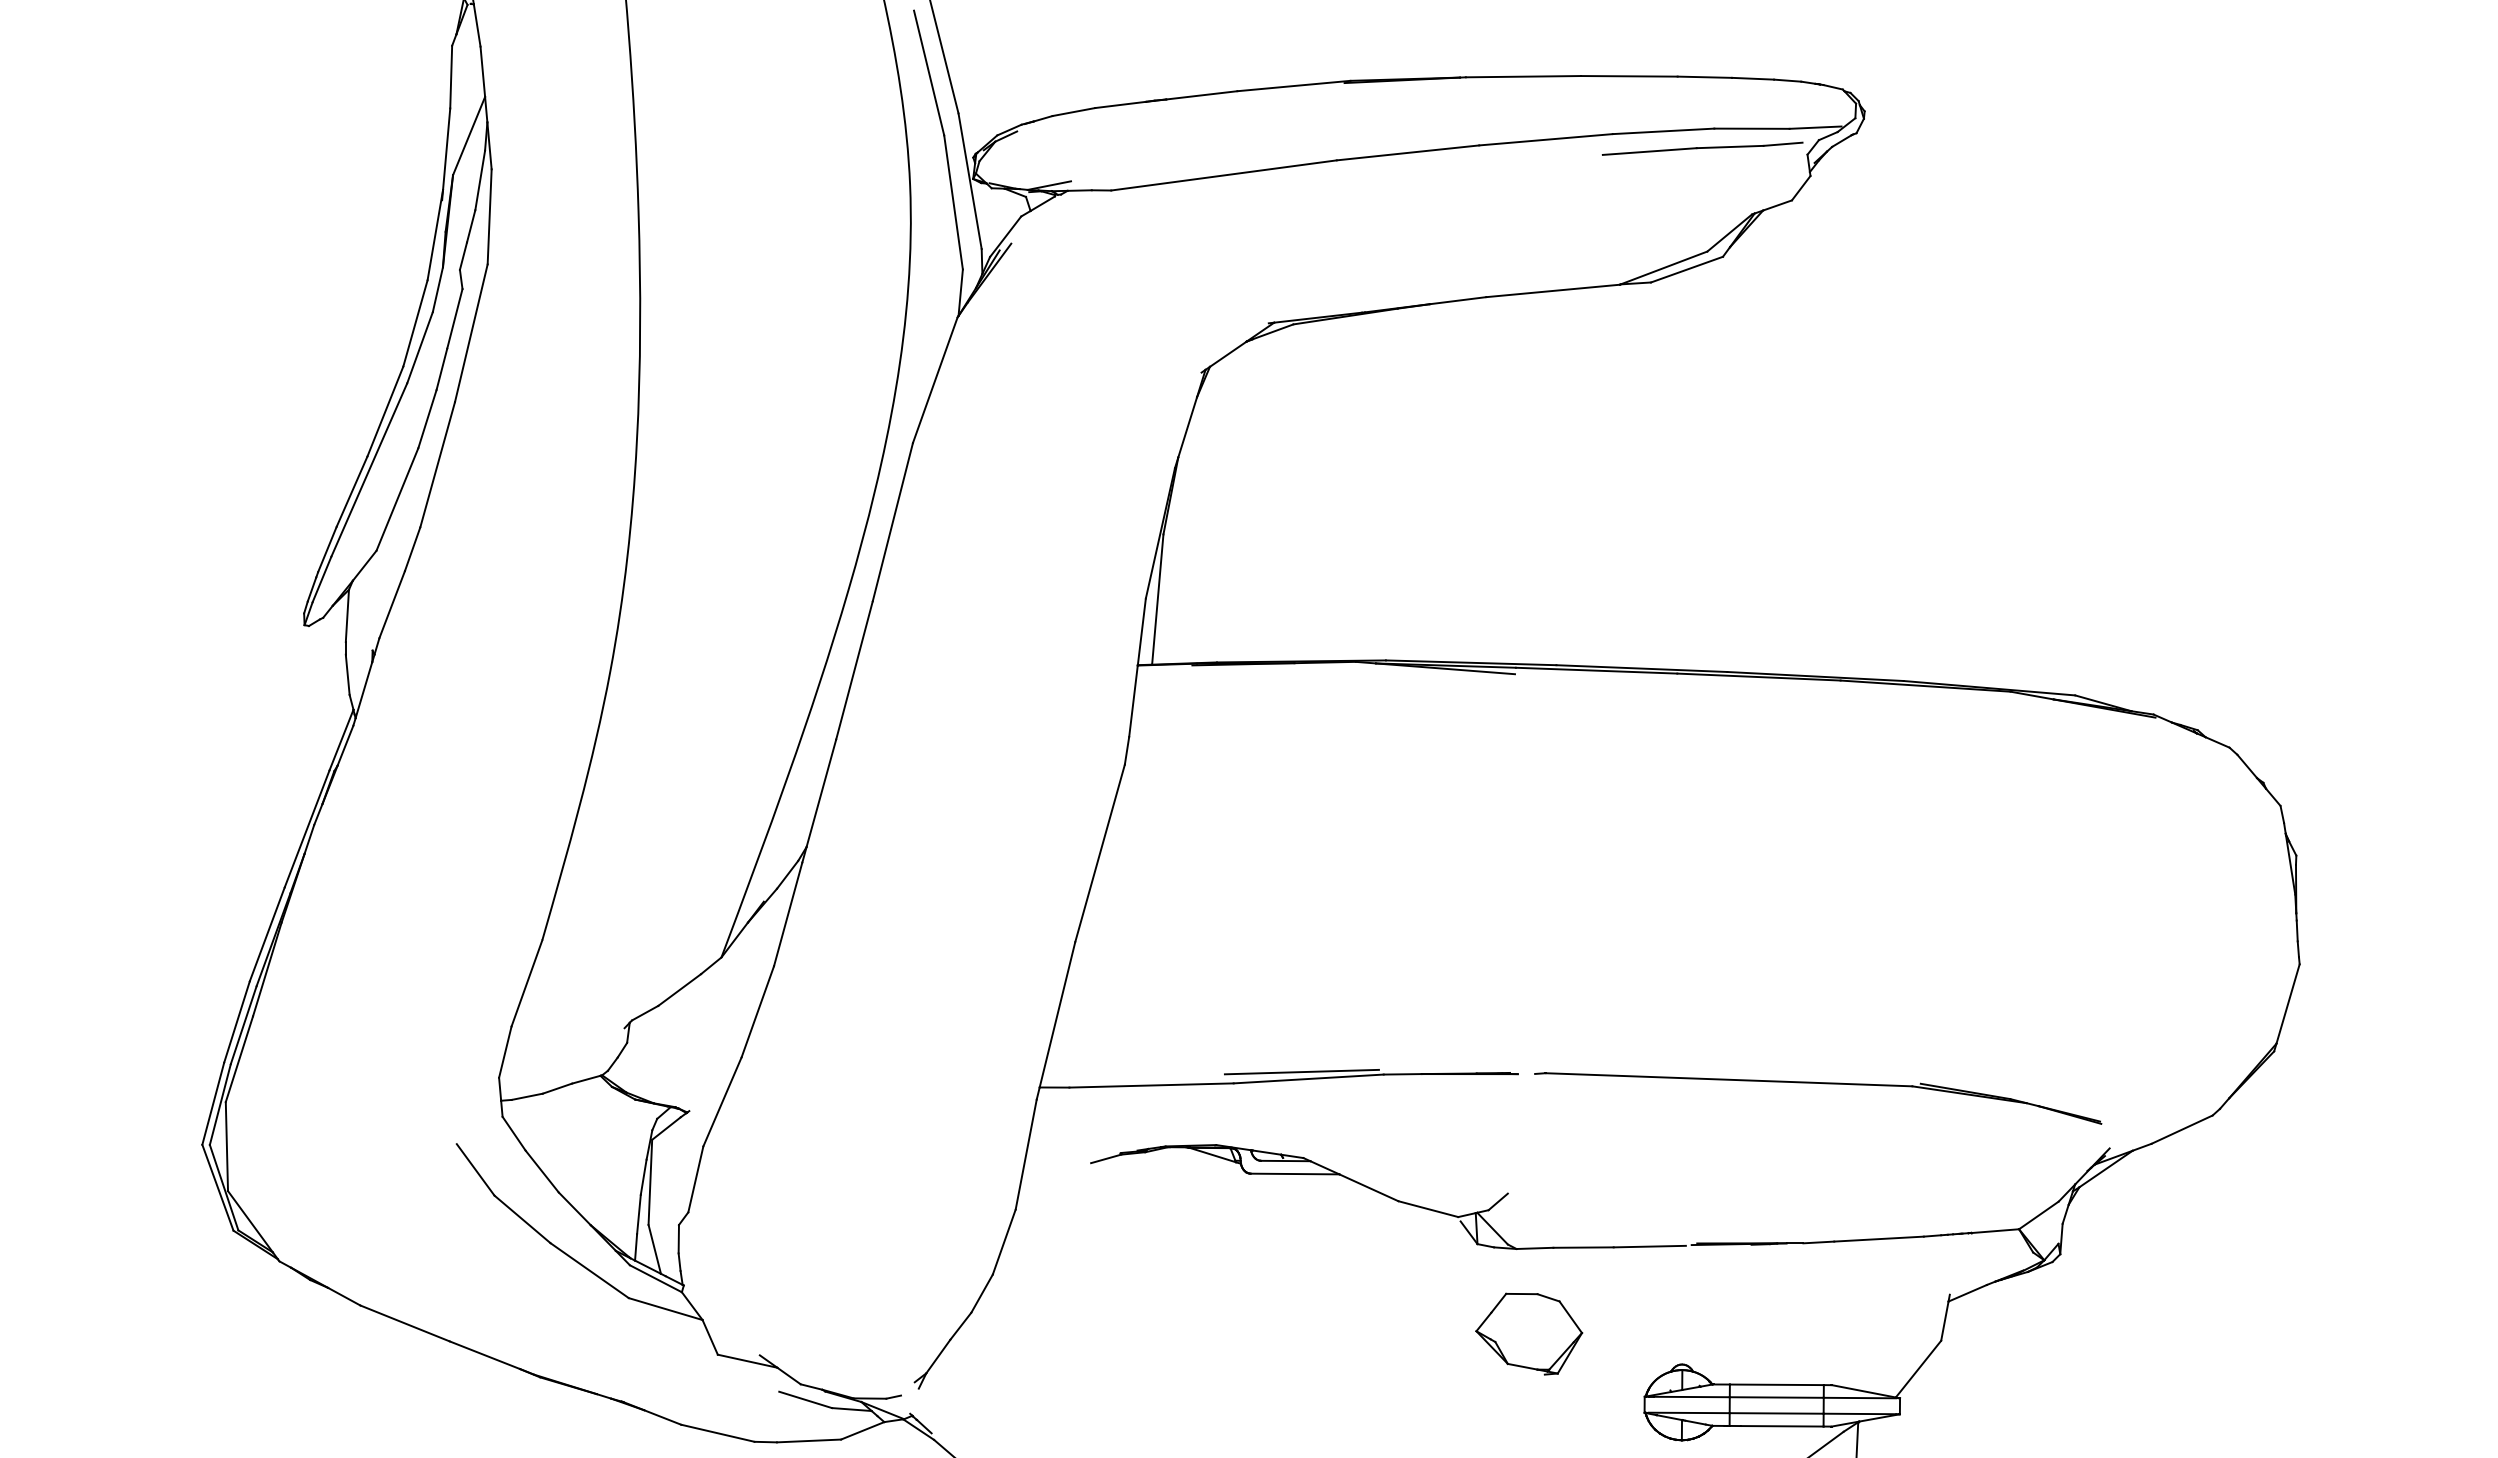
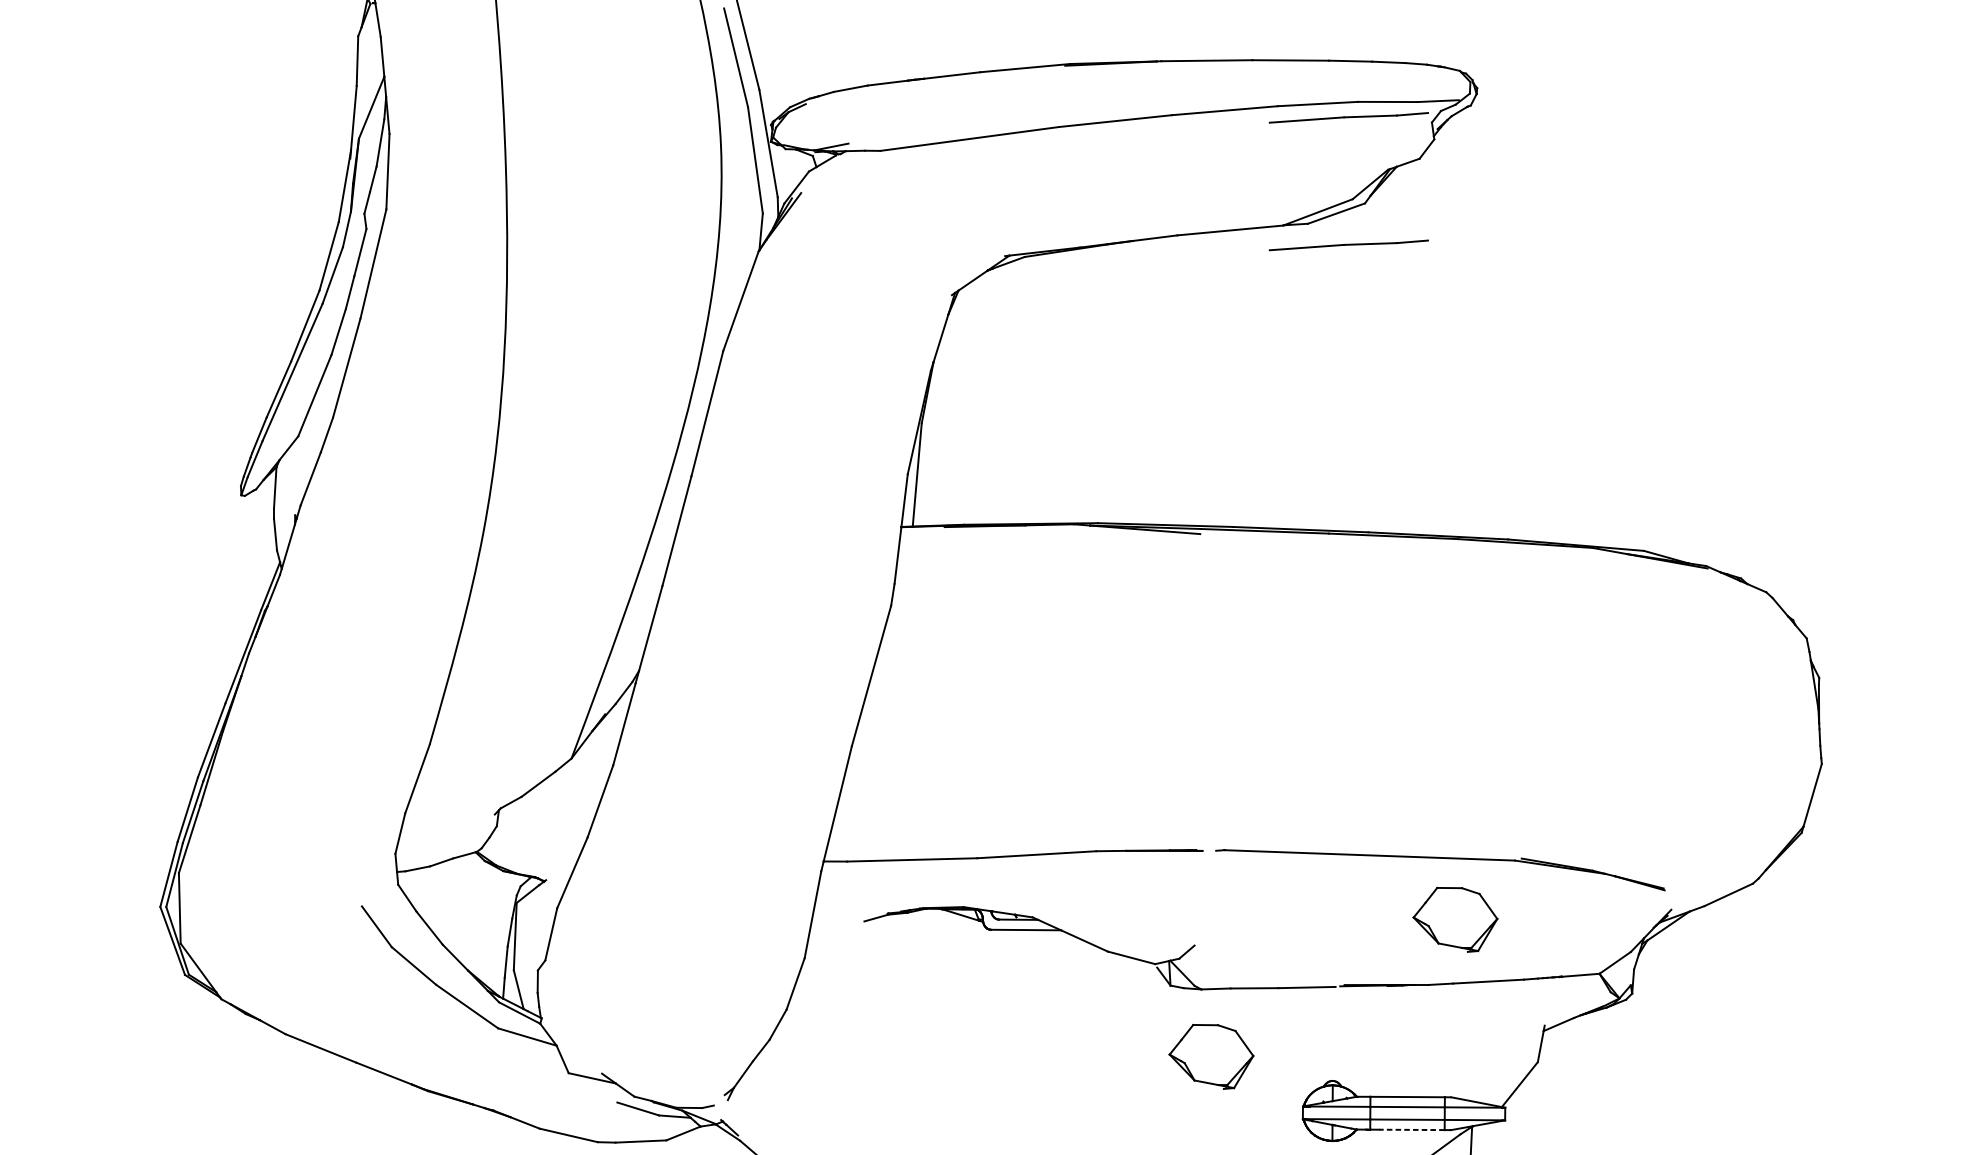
part: (1702, 309) -> (1348, 245), added
line: (1301, 1071) -> (1031, 848), removed
part: (1837, 1160) -> (1455, 919), added
line: (1781, 1426) -> (1411, 1130), solid -> dashed

